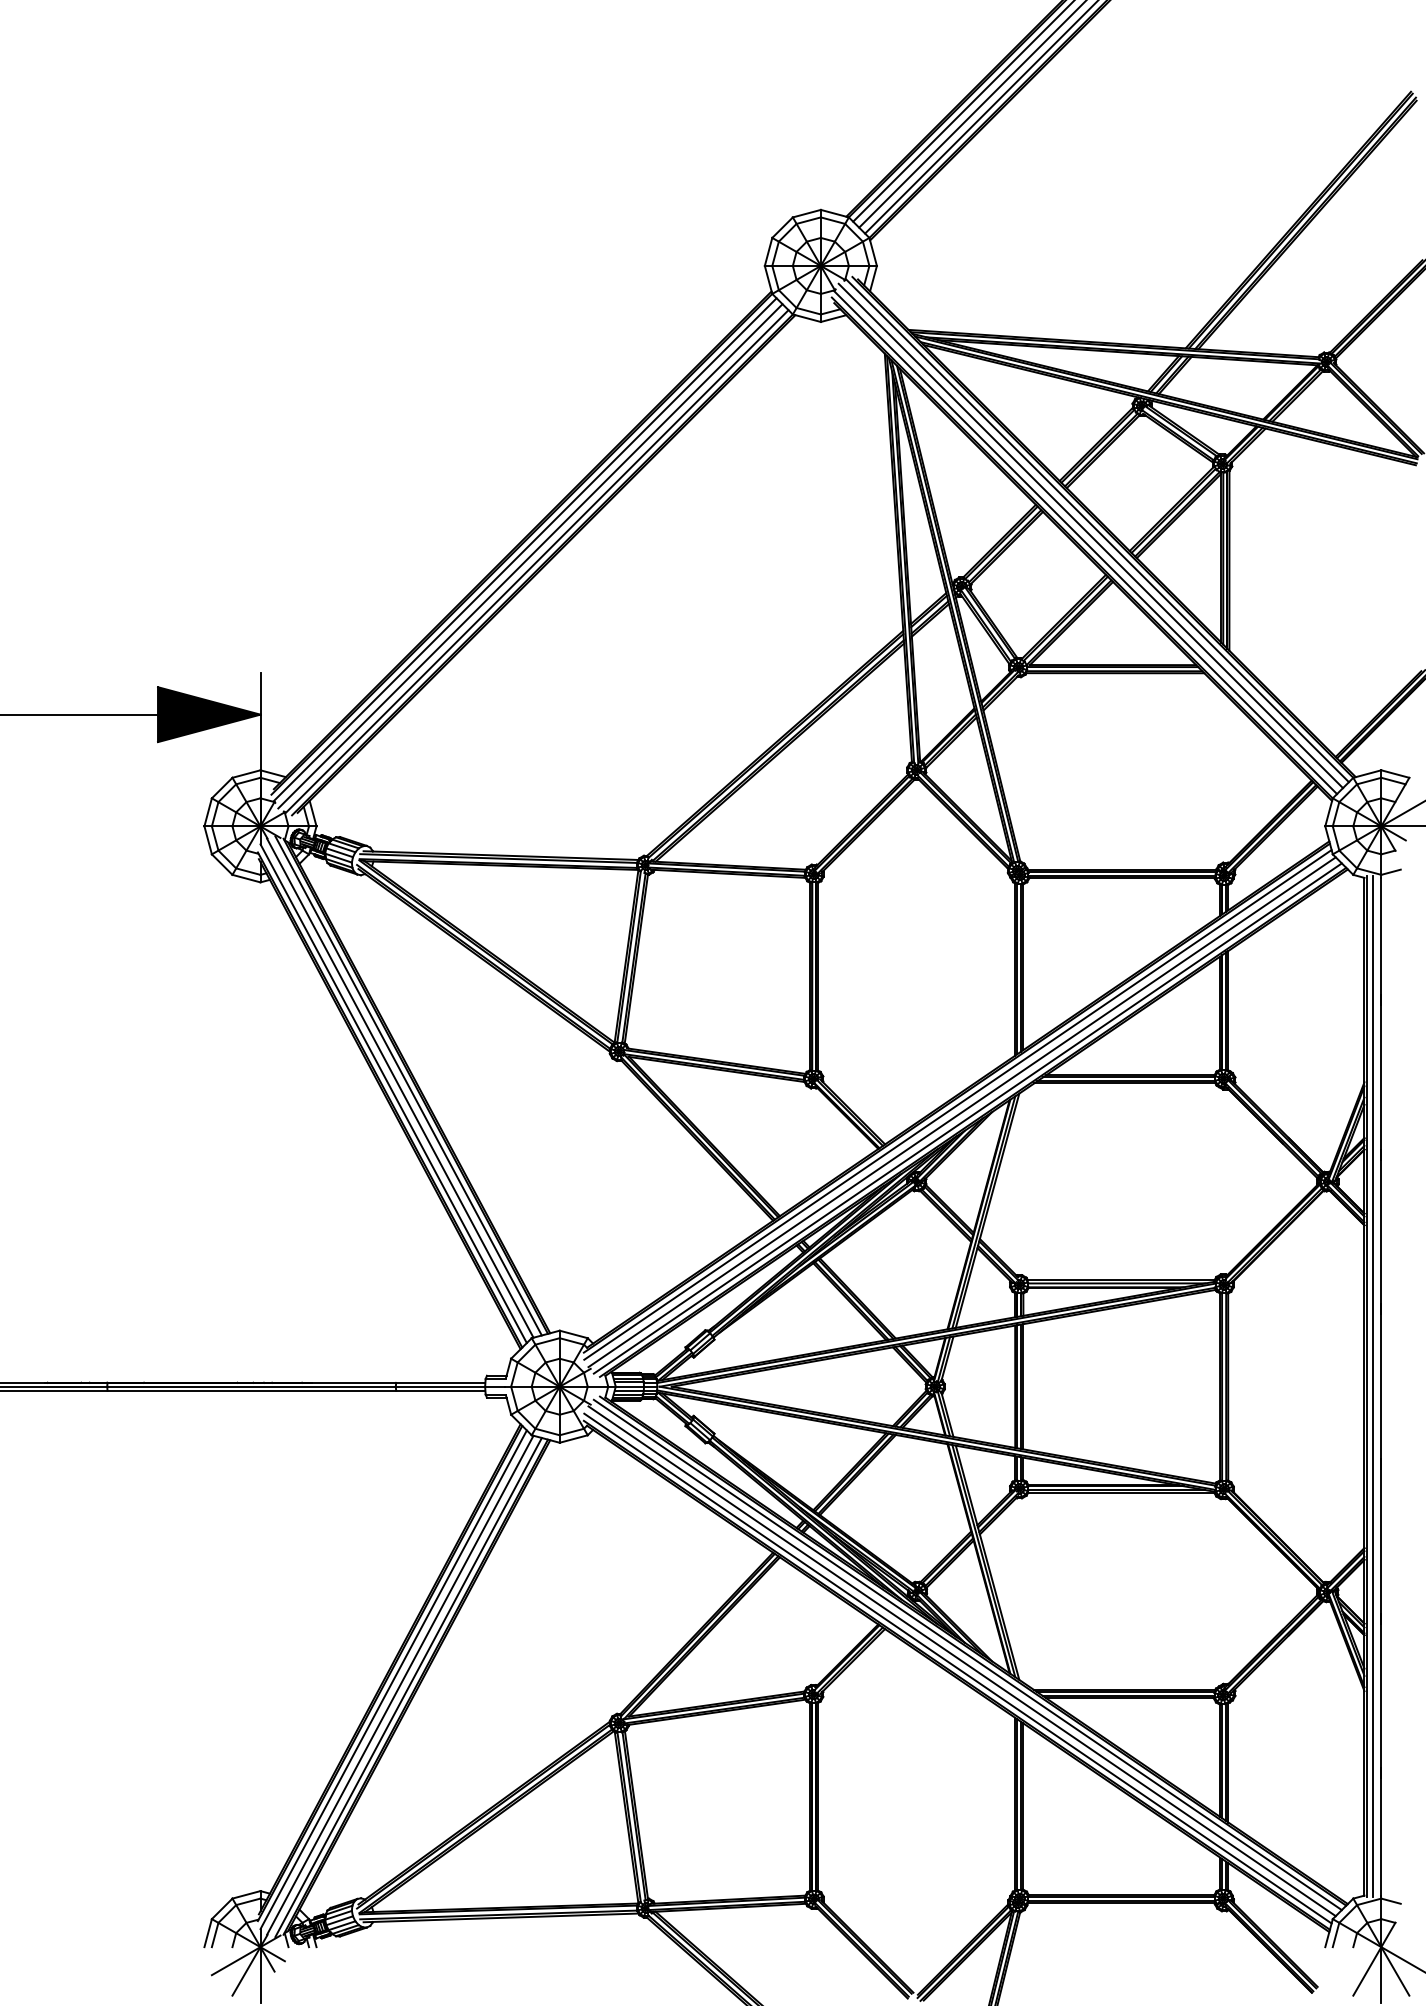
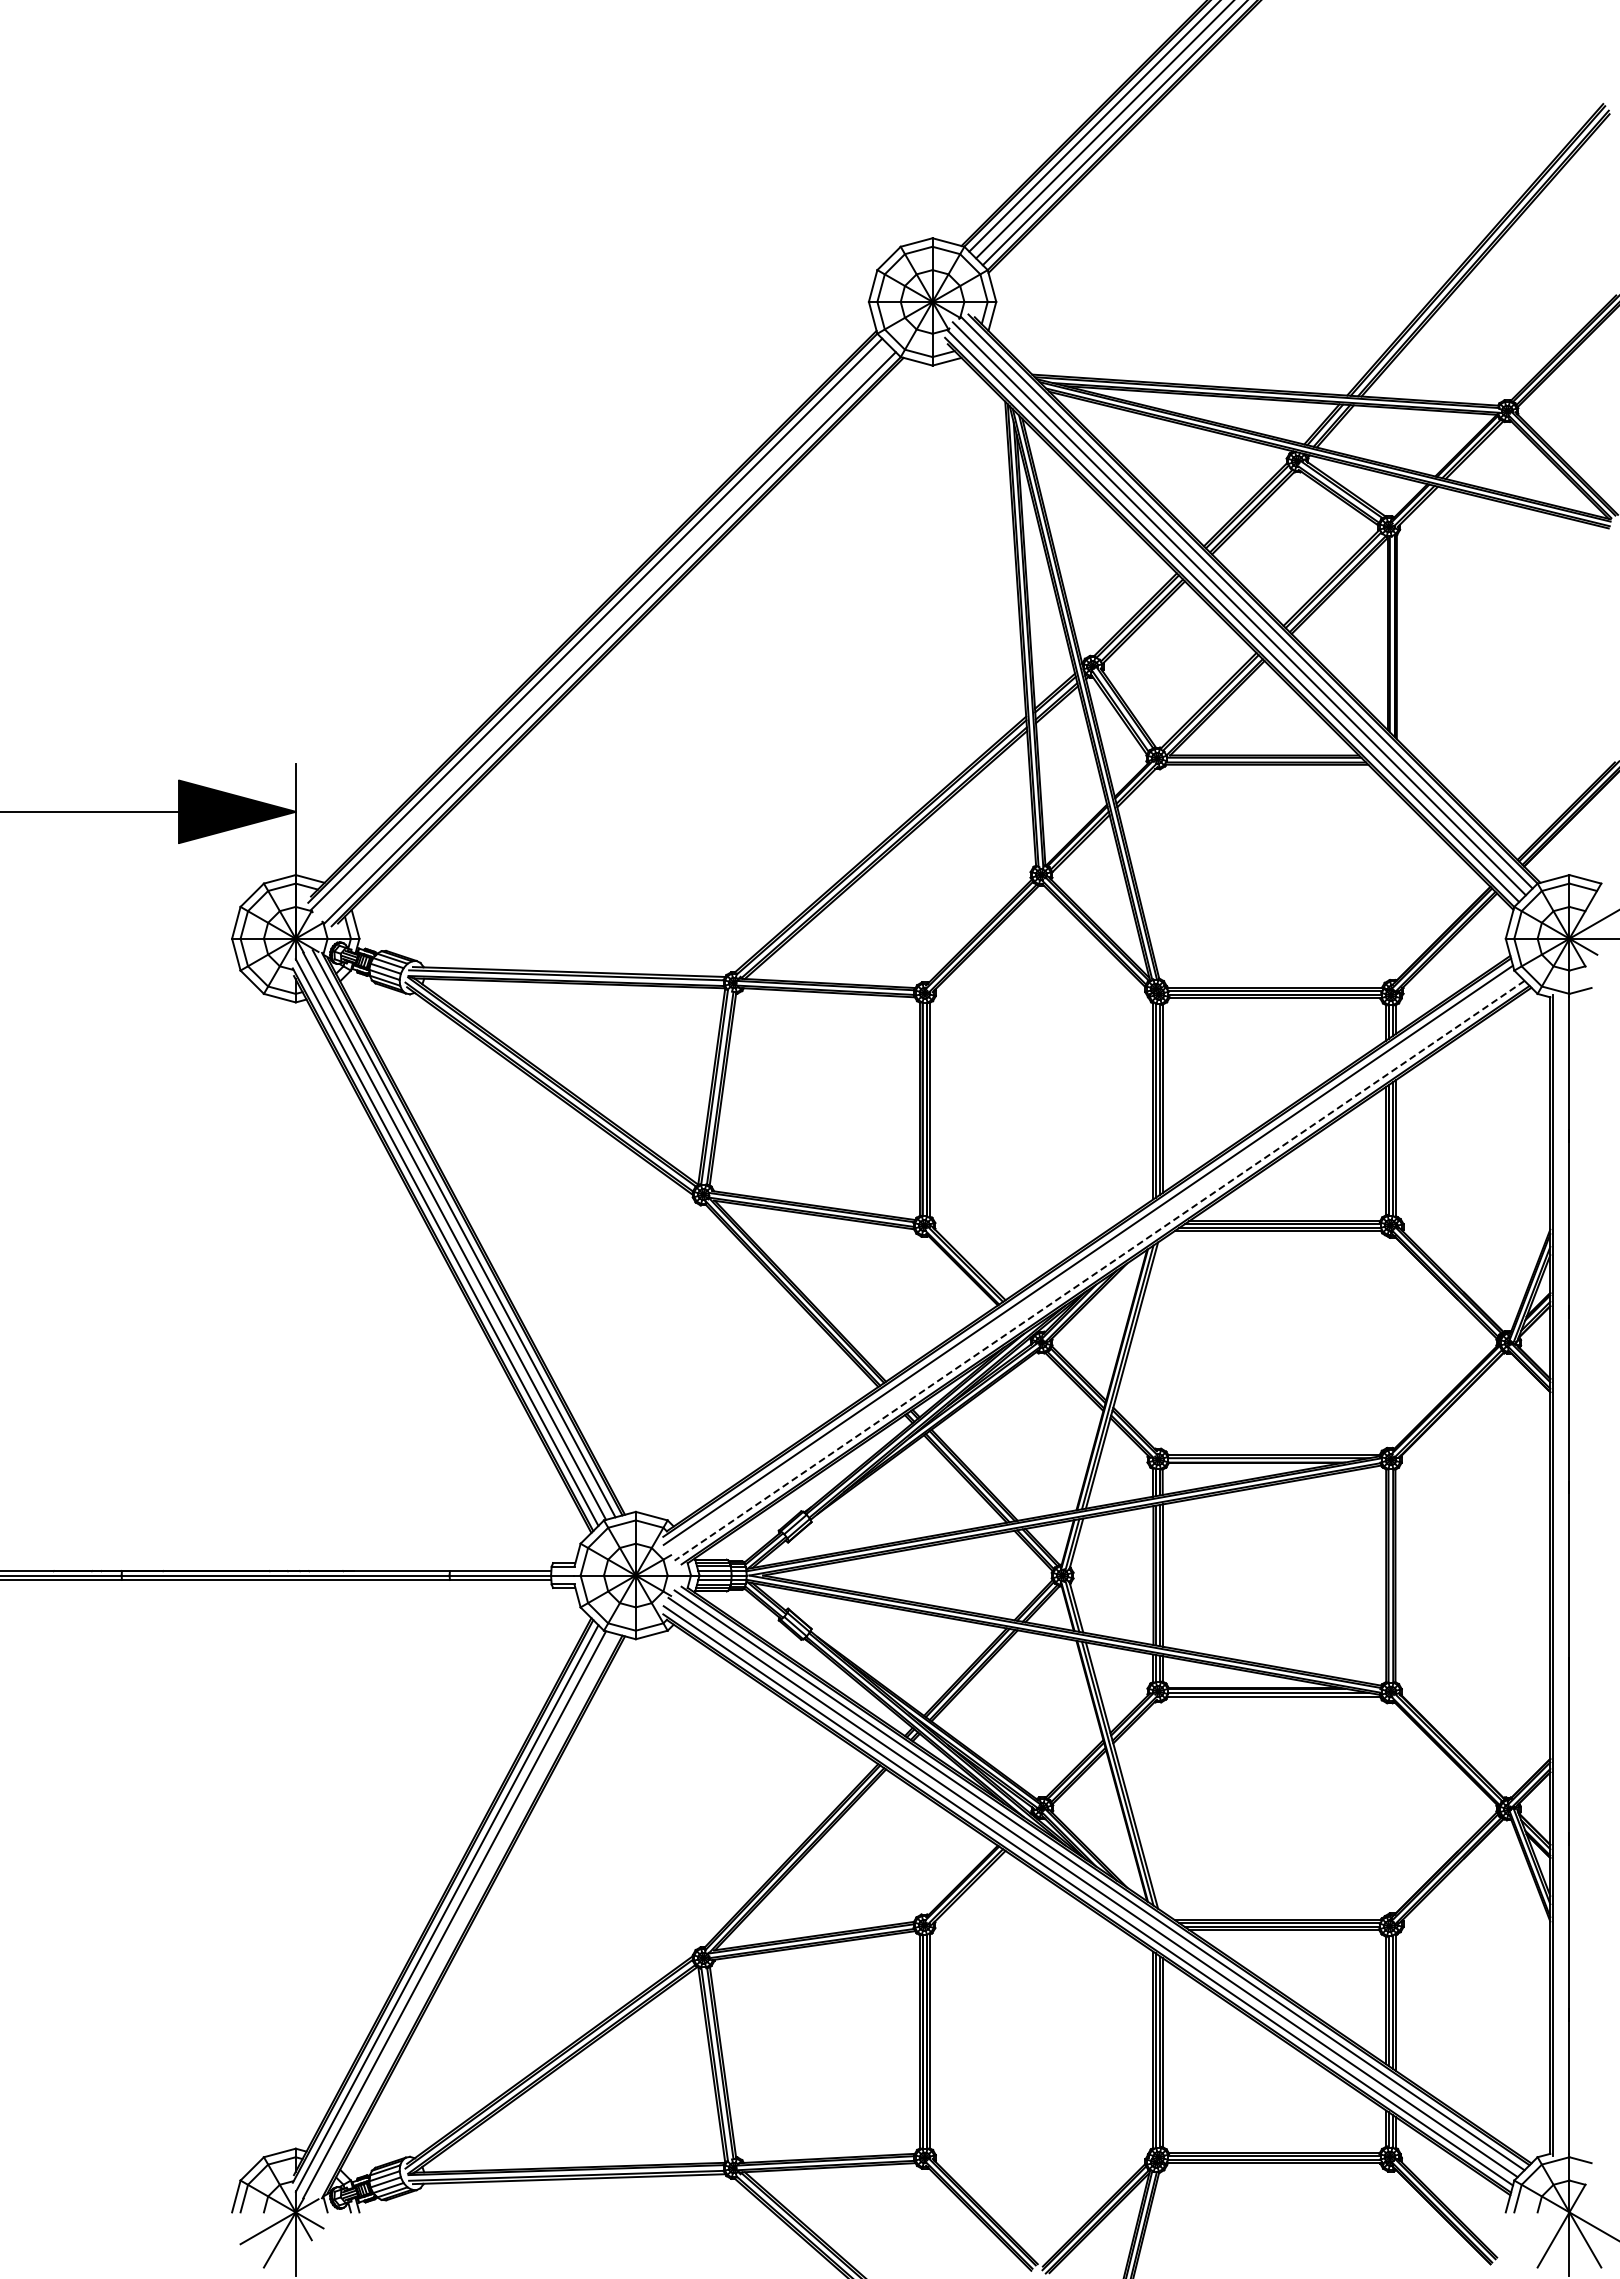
line: (530, 555) -> (602, 631), removed
line: (961, 1112) -> (1092, 1263), removed
line: (967, 1119) -> (1099, 1271), solid -> dashed
line: (1372, 1386) -> (1559, 1575), removed
line: (408, 1686) -> (463, 1916), removed

